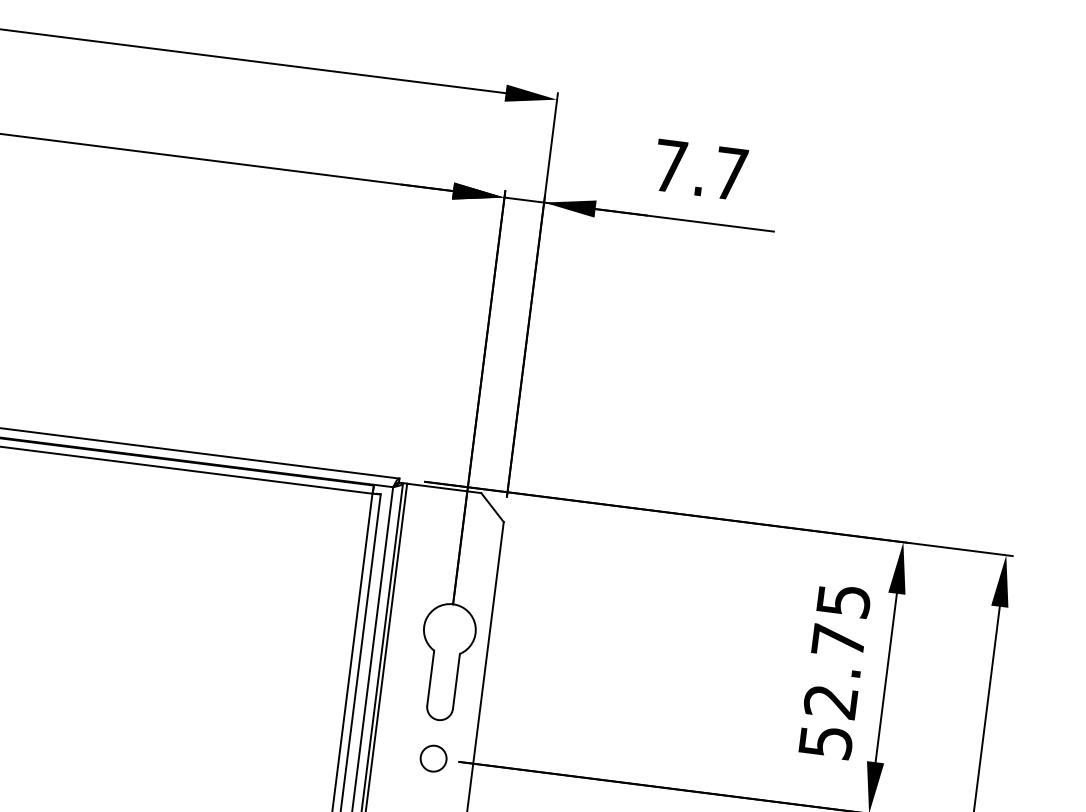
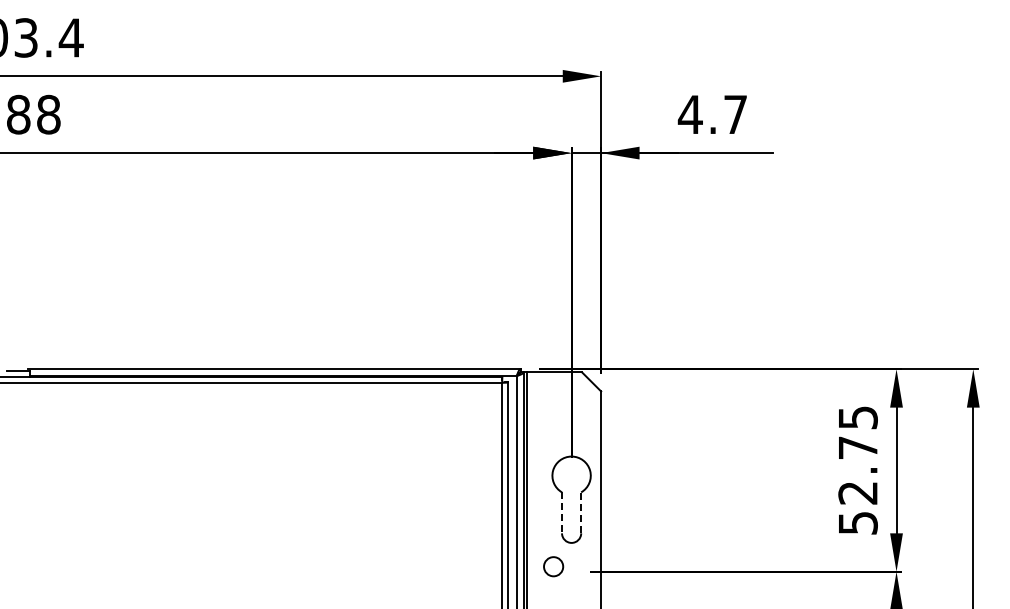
text: (669, 165) -> (689, 114), 7.7 -> 4.7
line: (431, 679) -> (562, 513), solid -> dashed
line: (456, 680) -> (581, 512), solid -> dashed
circle: (433, 758) -> (553, 566), moved

